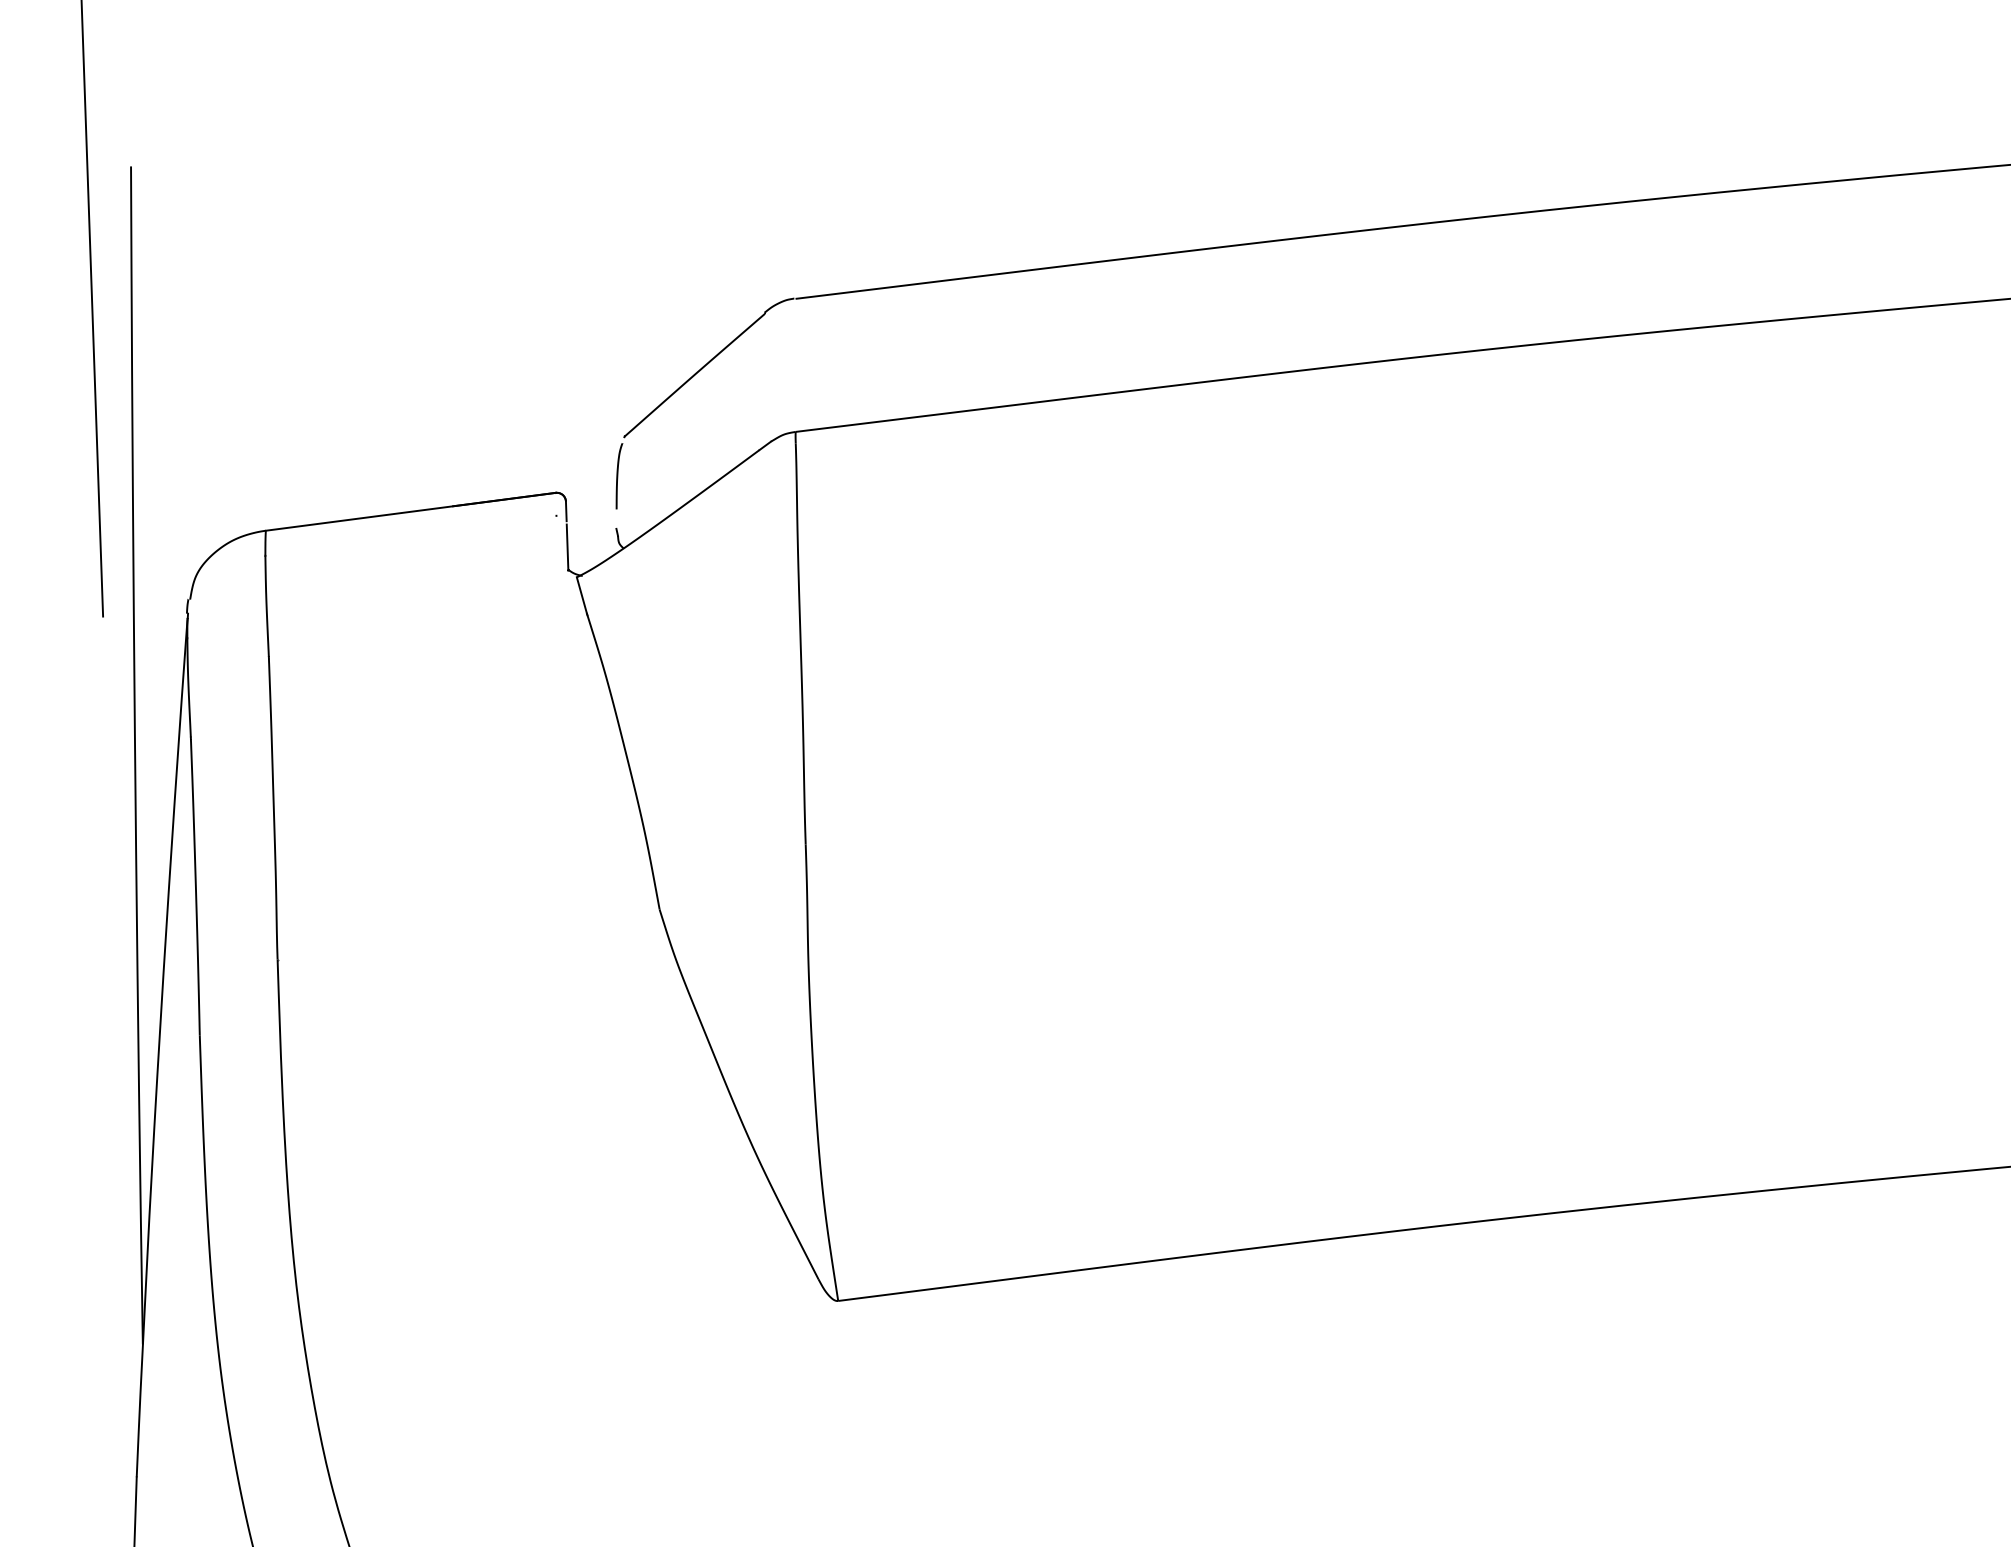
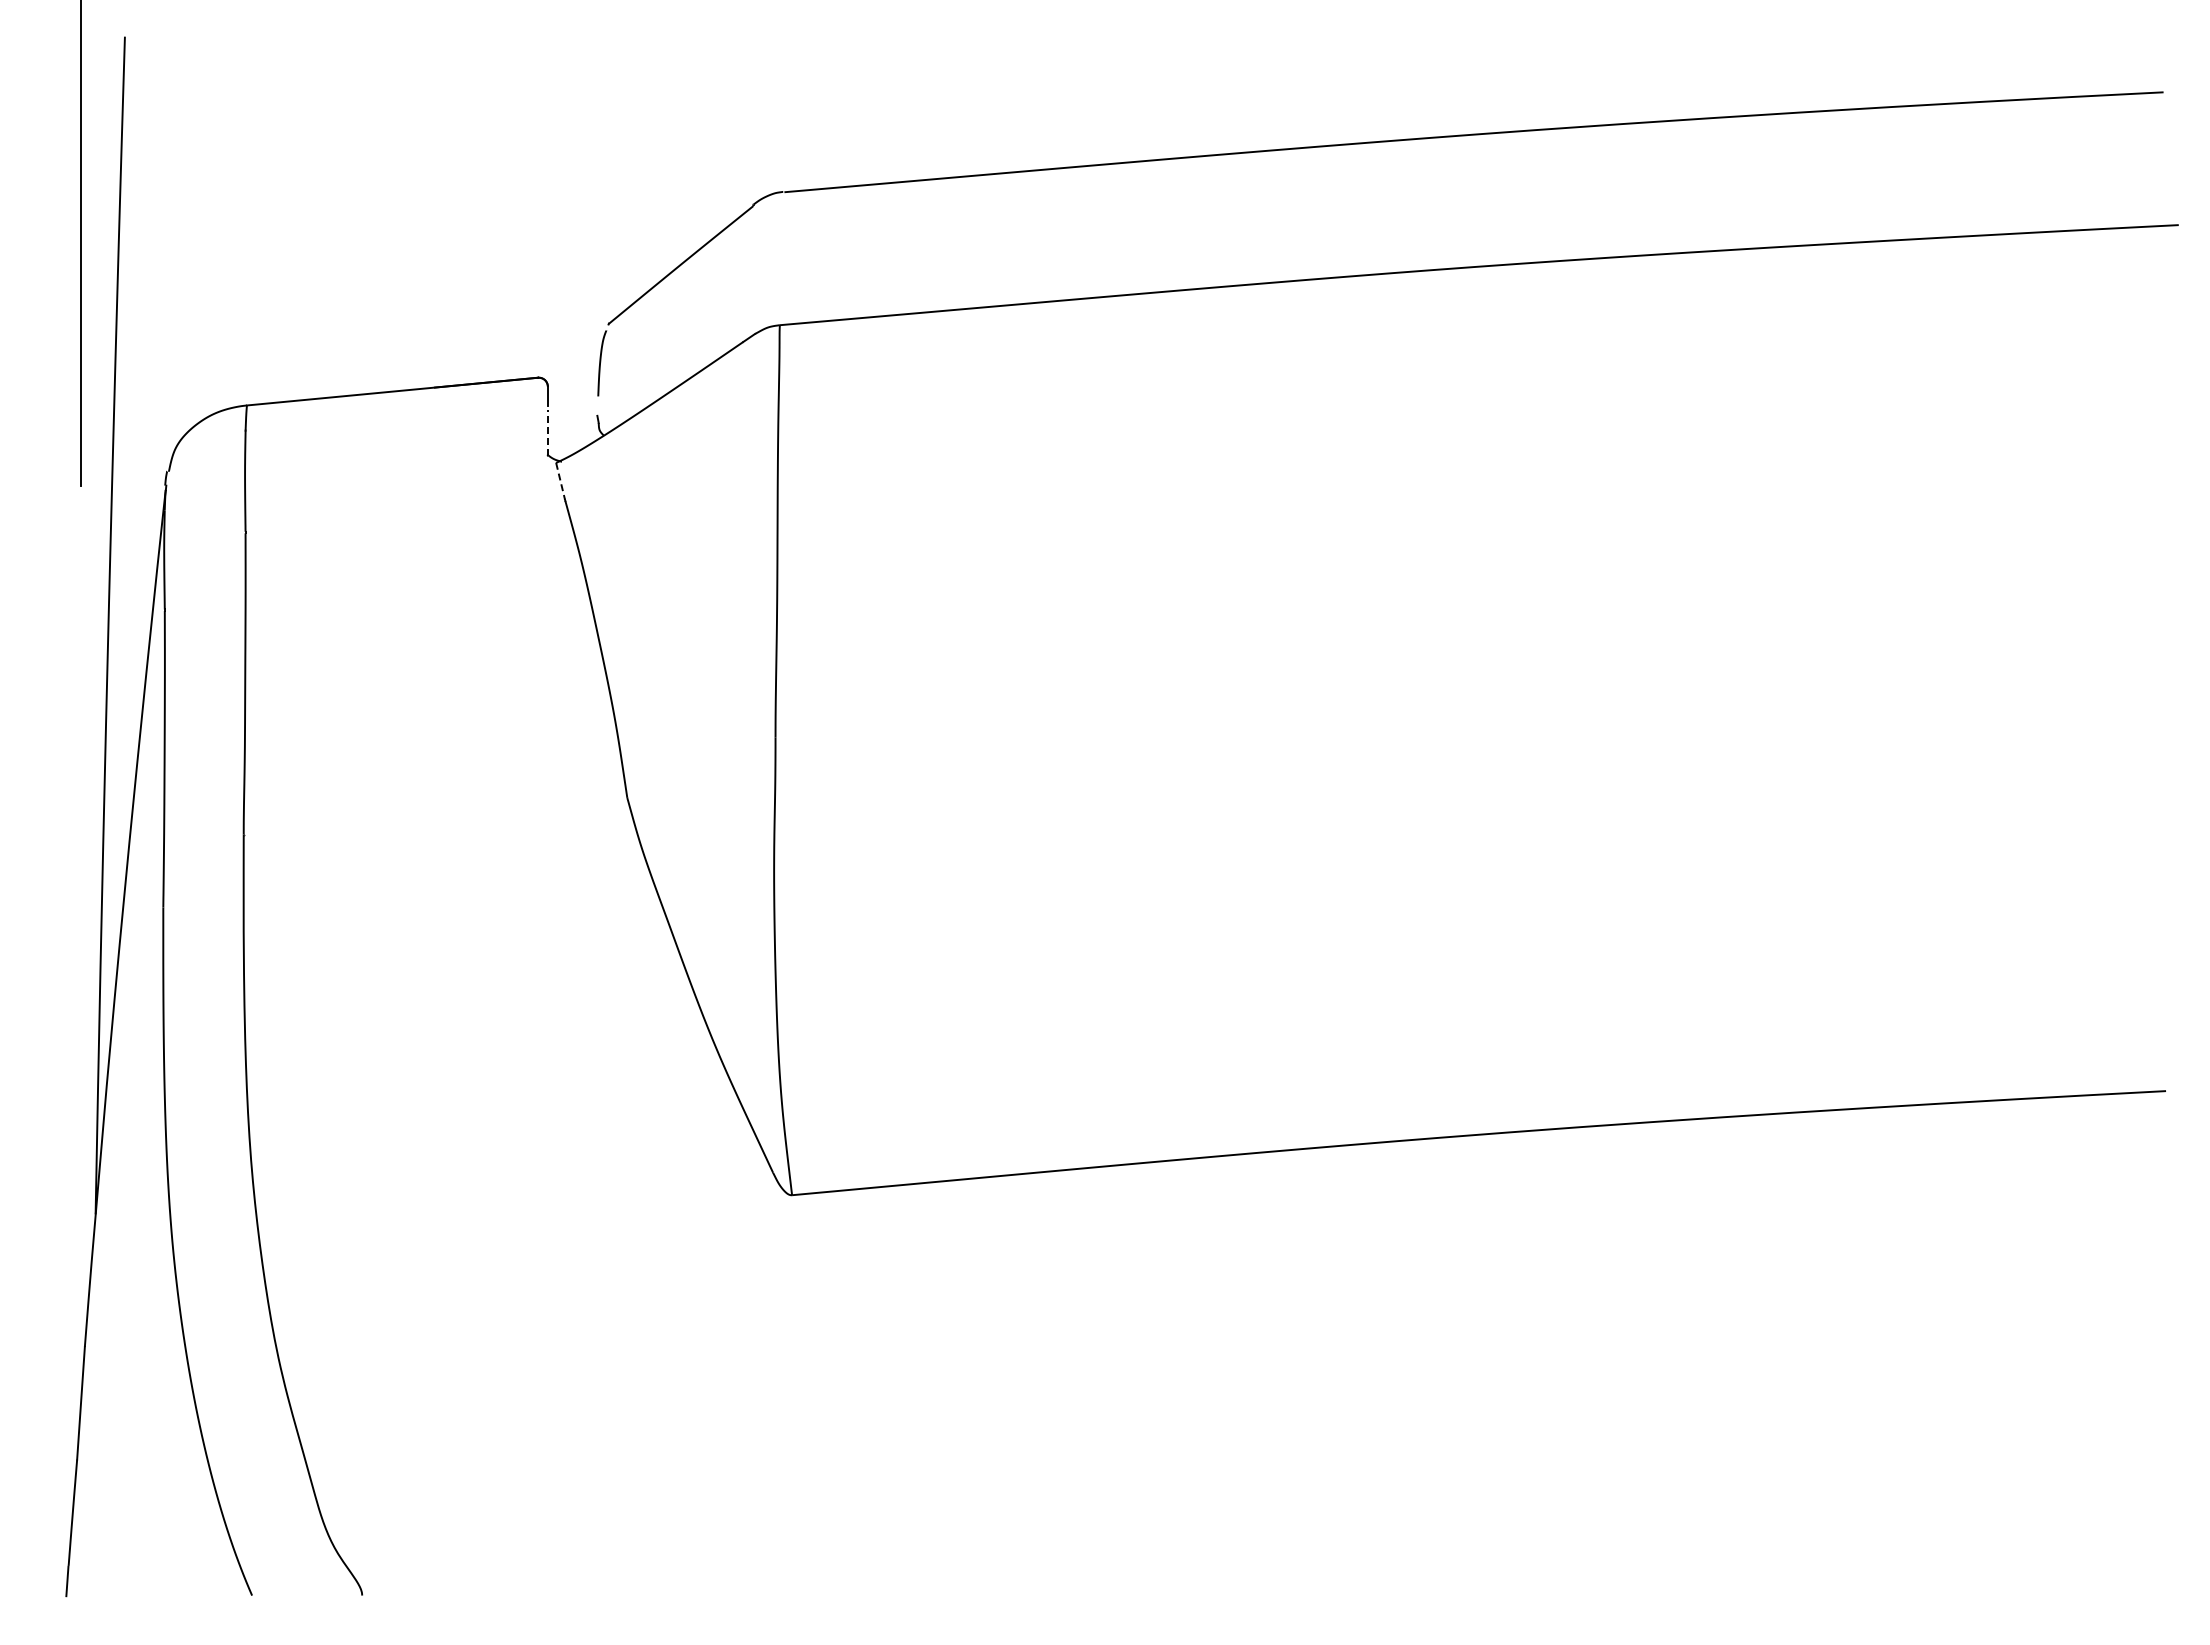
line: (567, 547) -> (547, 432), solid -> dashed
line: (581, 595) -> (560, 481), solid -> dashed

